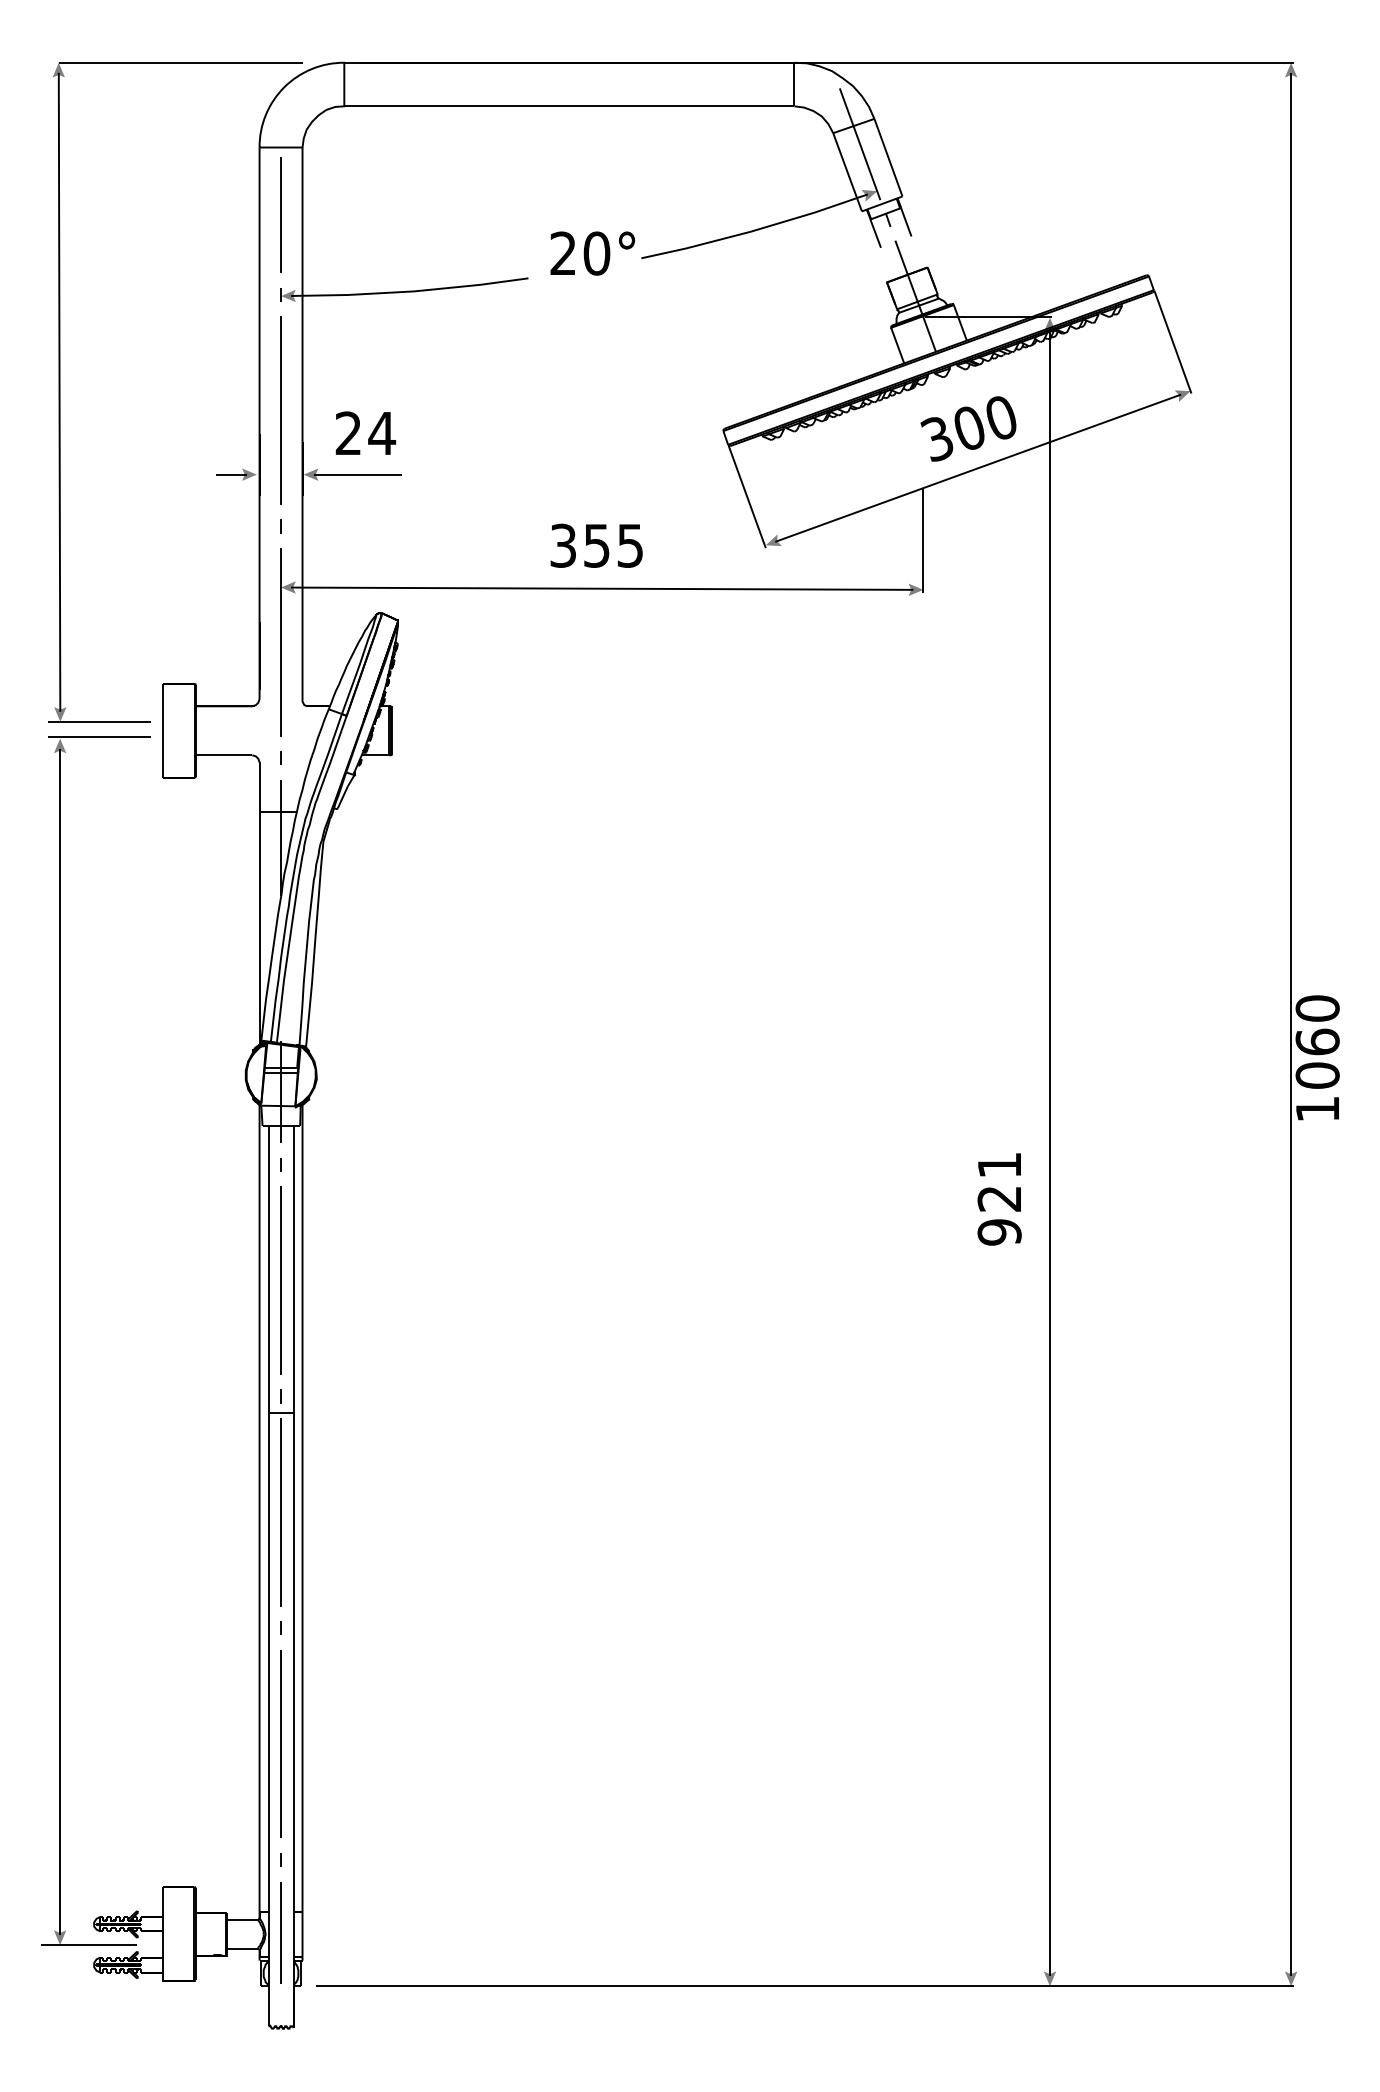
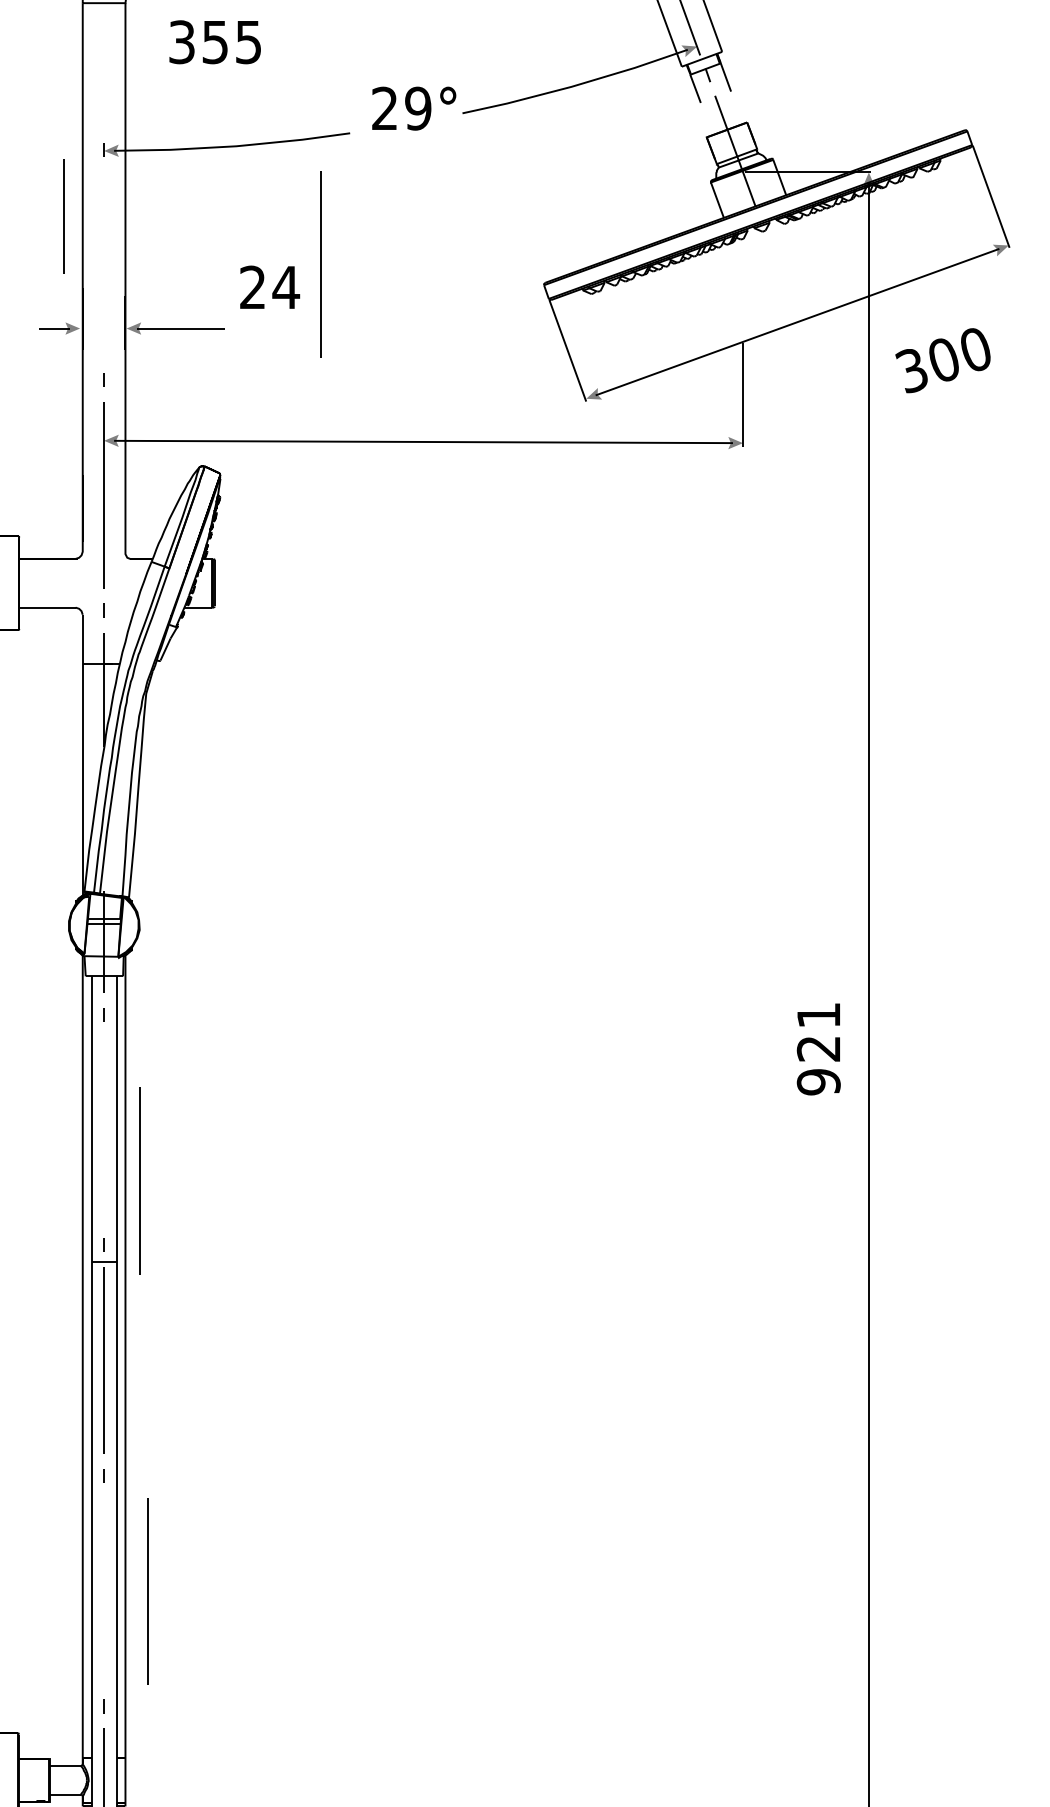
line: (280, 214) -> (63, 215), moved
text: (596, 253) -> (417, 108), 20° -> 29°
line: (280, 410) -> (320, 264), moved
text: (968, 428) -> (943, 360), moved
text: (365, 432) -> (269, 286), moved
text: (596, 545) -> (214, 41), moved
line: (280, 1280) -> (139, 1180), moved
line: (280, 1743) -> (147, 1590), moved

